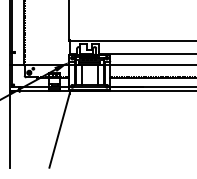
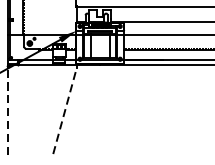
line: (10, 130) -> (7, 110), solid -> dashed
line: (59, 130) -> (64, 110), solid -> dashed

